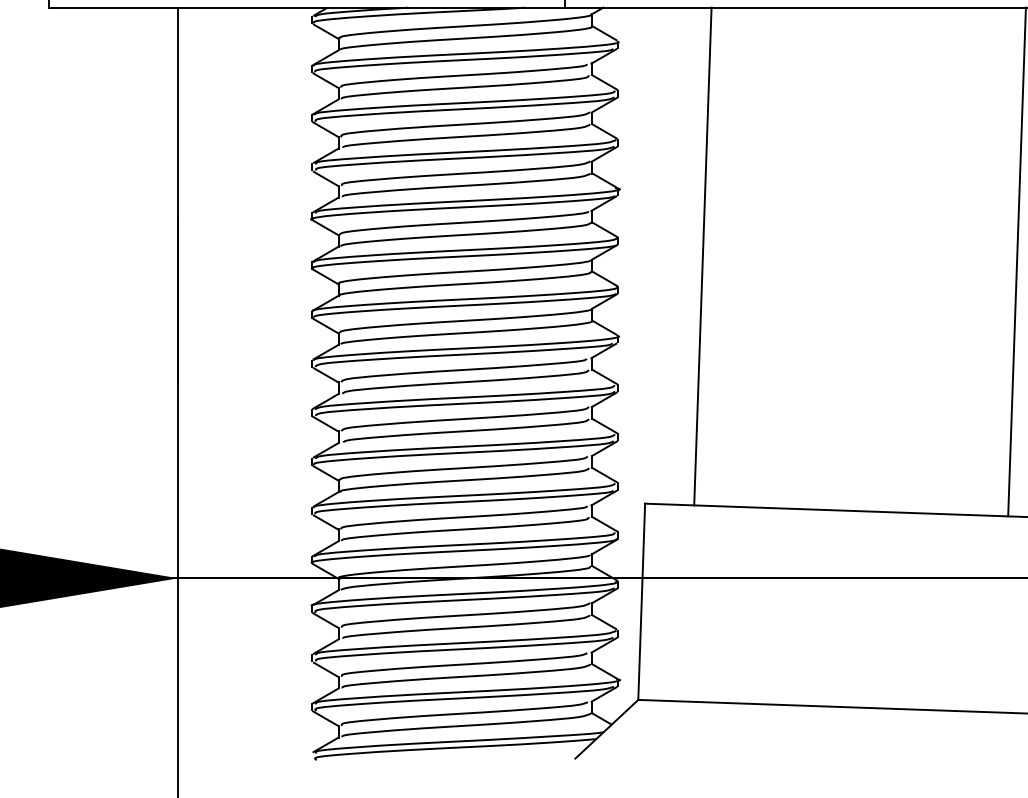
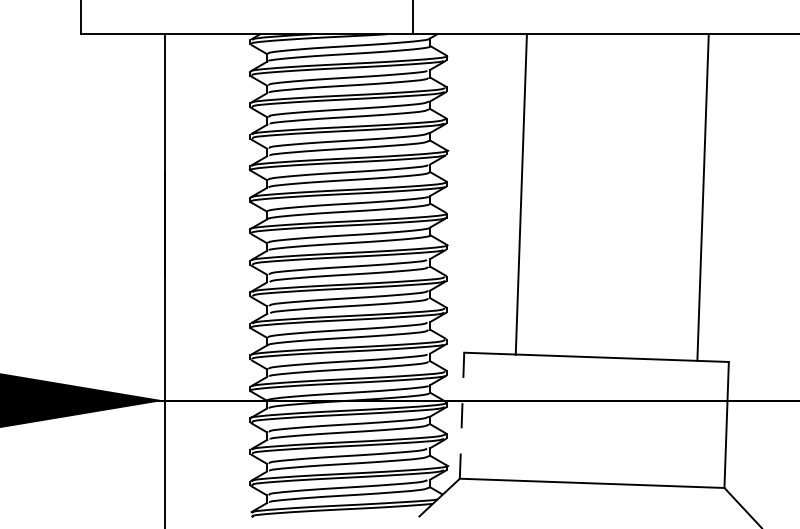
line: (701, 255) -> (520, 194), moved
line: (642, 603) -> (462, 416), solid -> dashed

